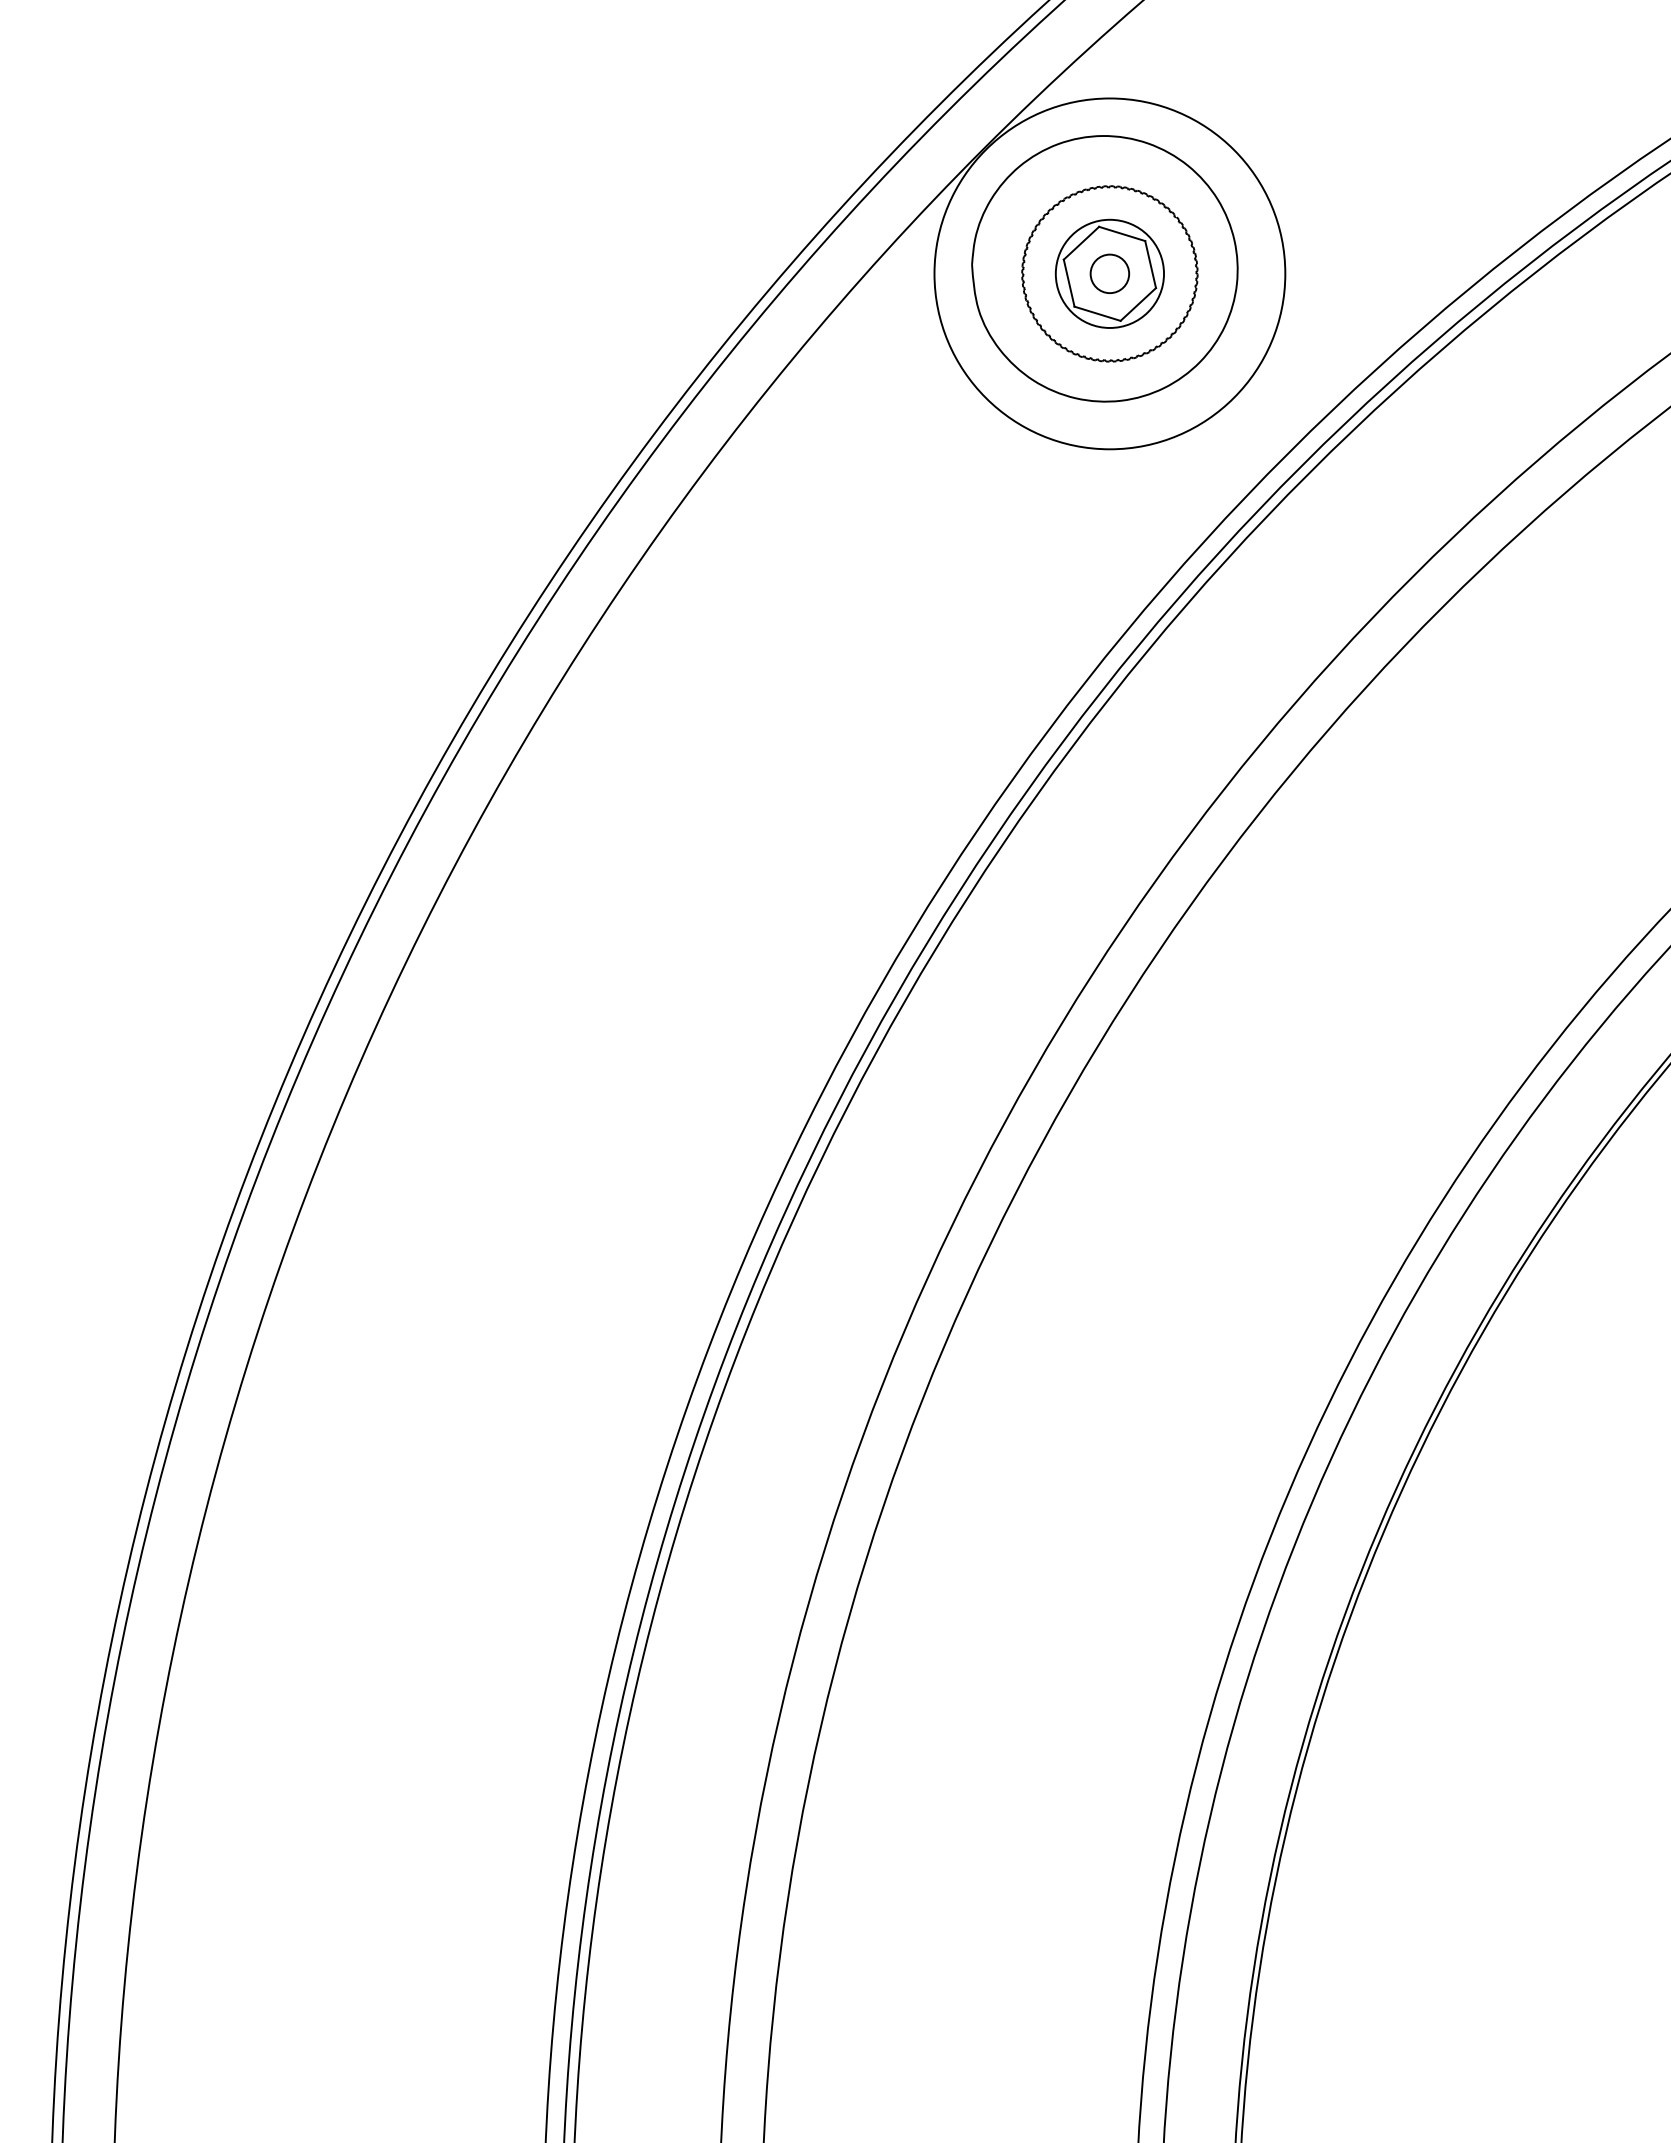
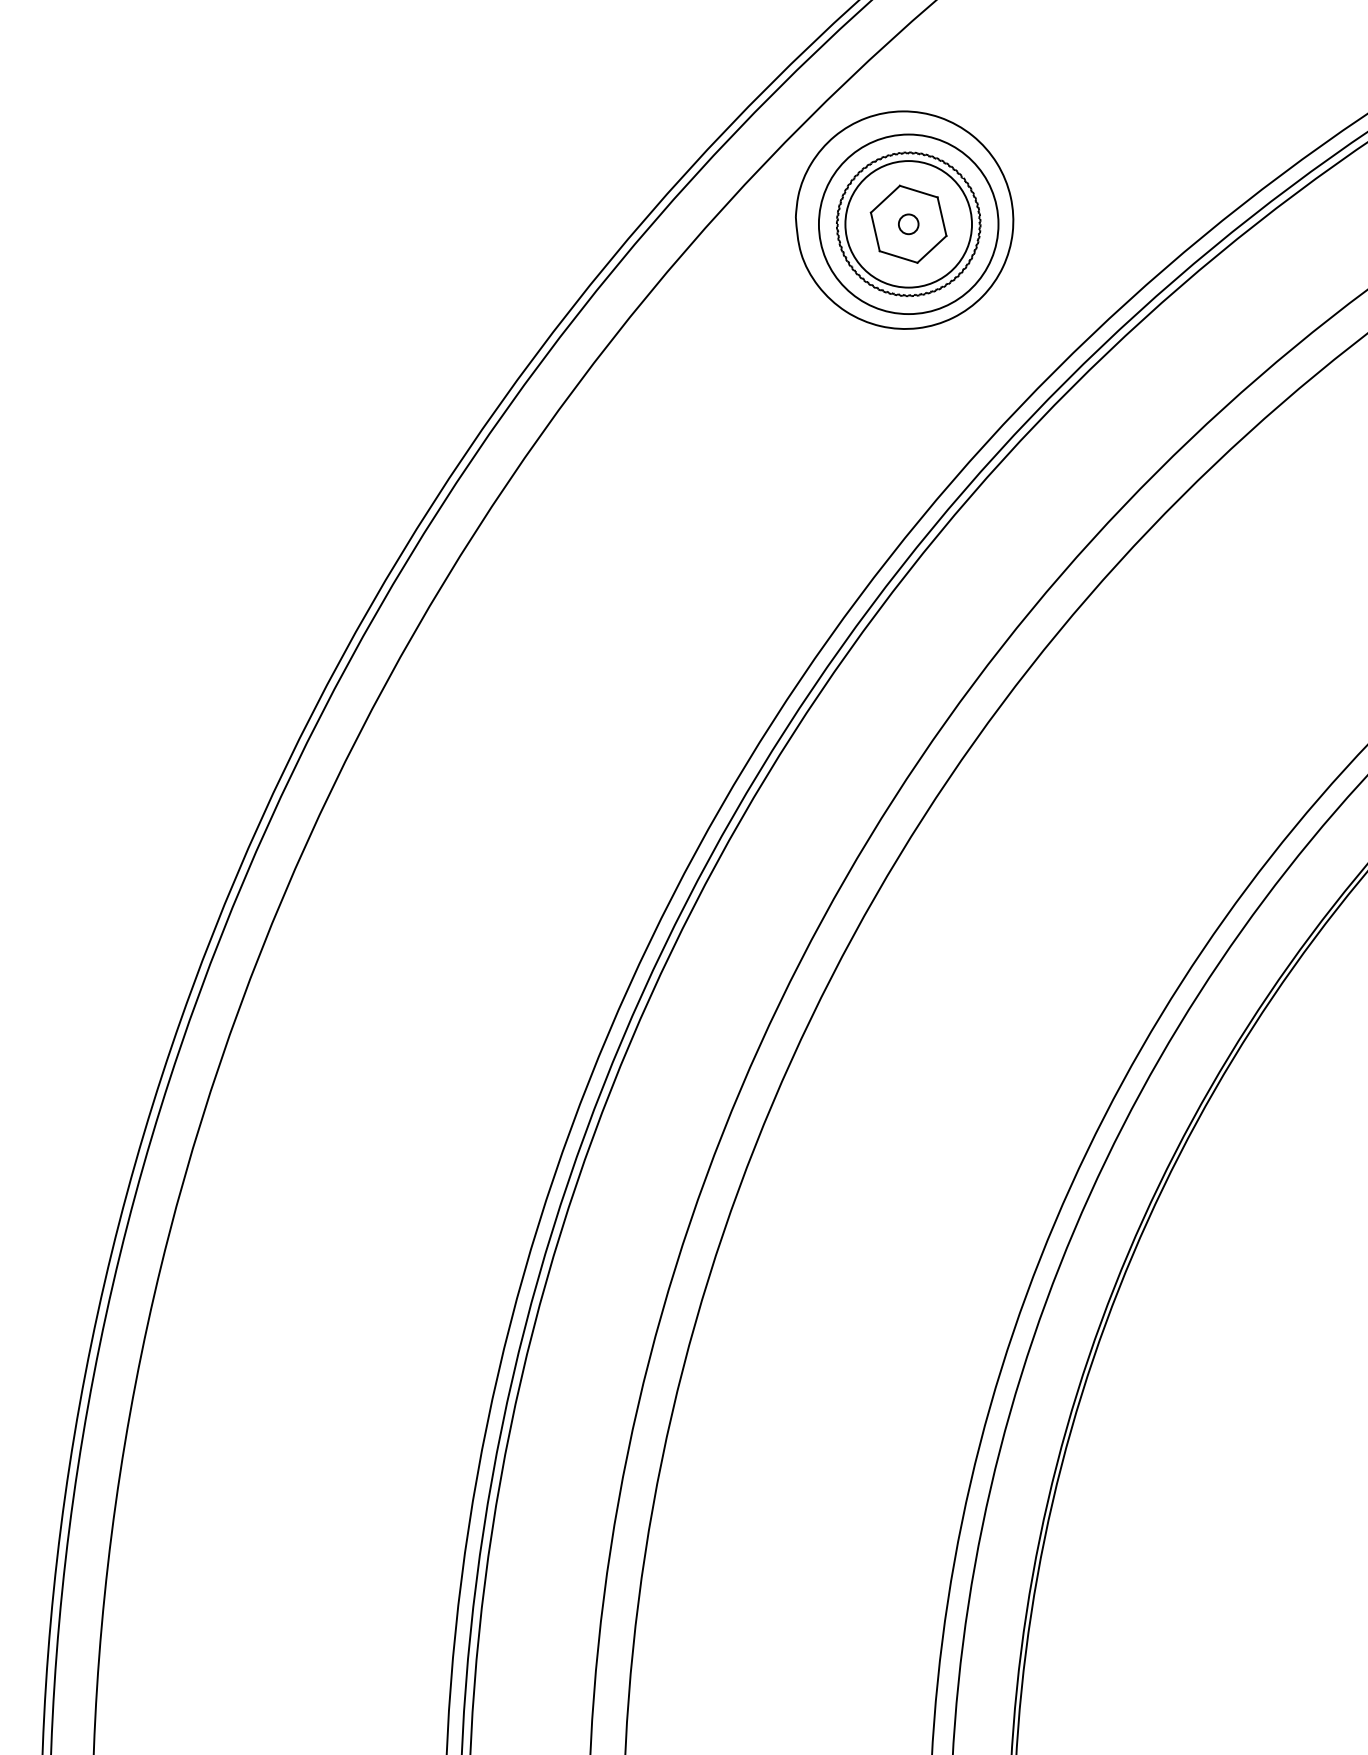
circle: (1109, 273) -> (908, 224), size x0.62
circle: (1109, 273) -> (908, 224), size x0.62
circle: (1109, 273) -> (908, 224), size x1.43

